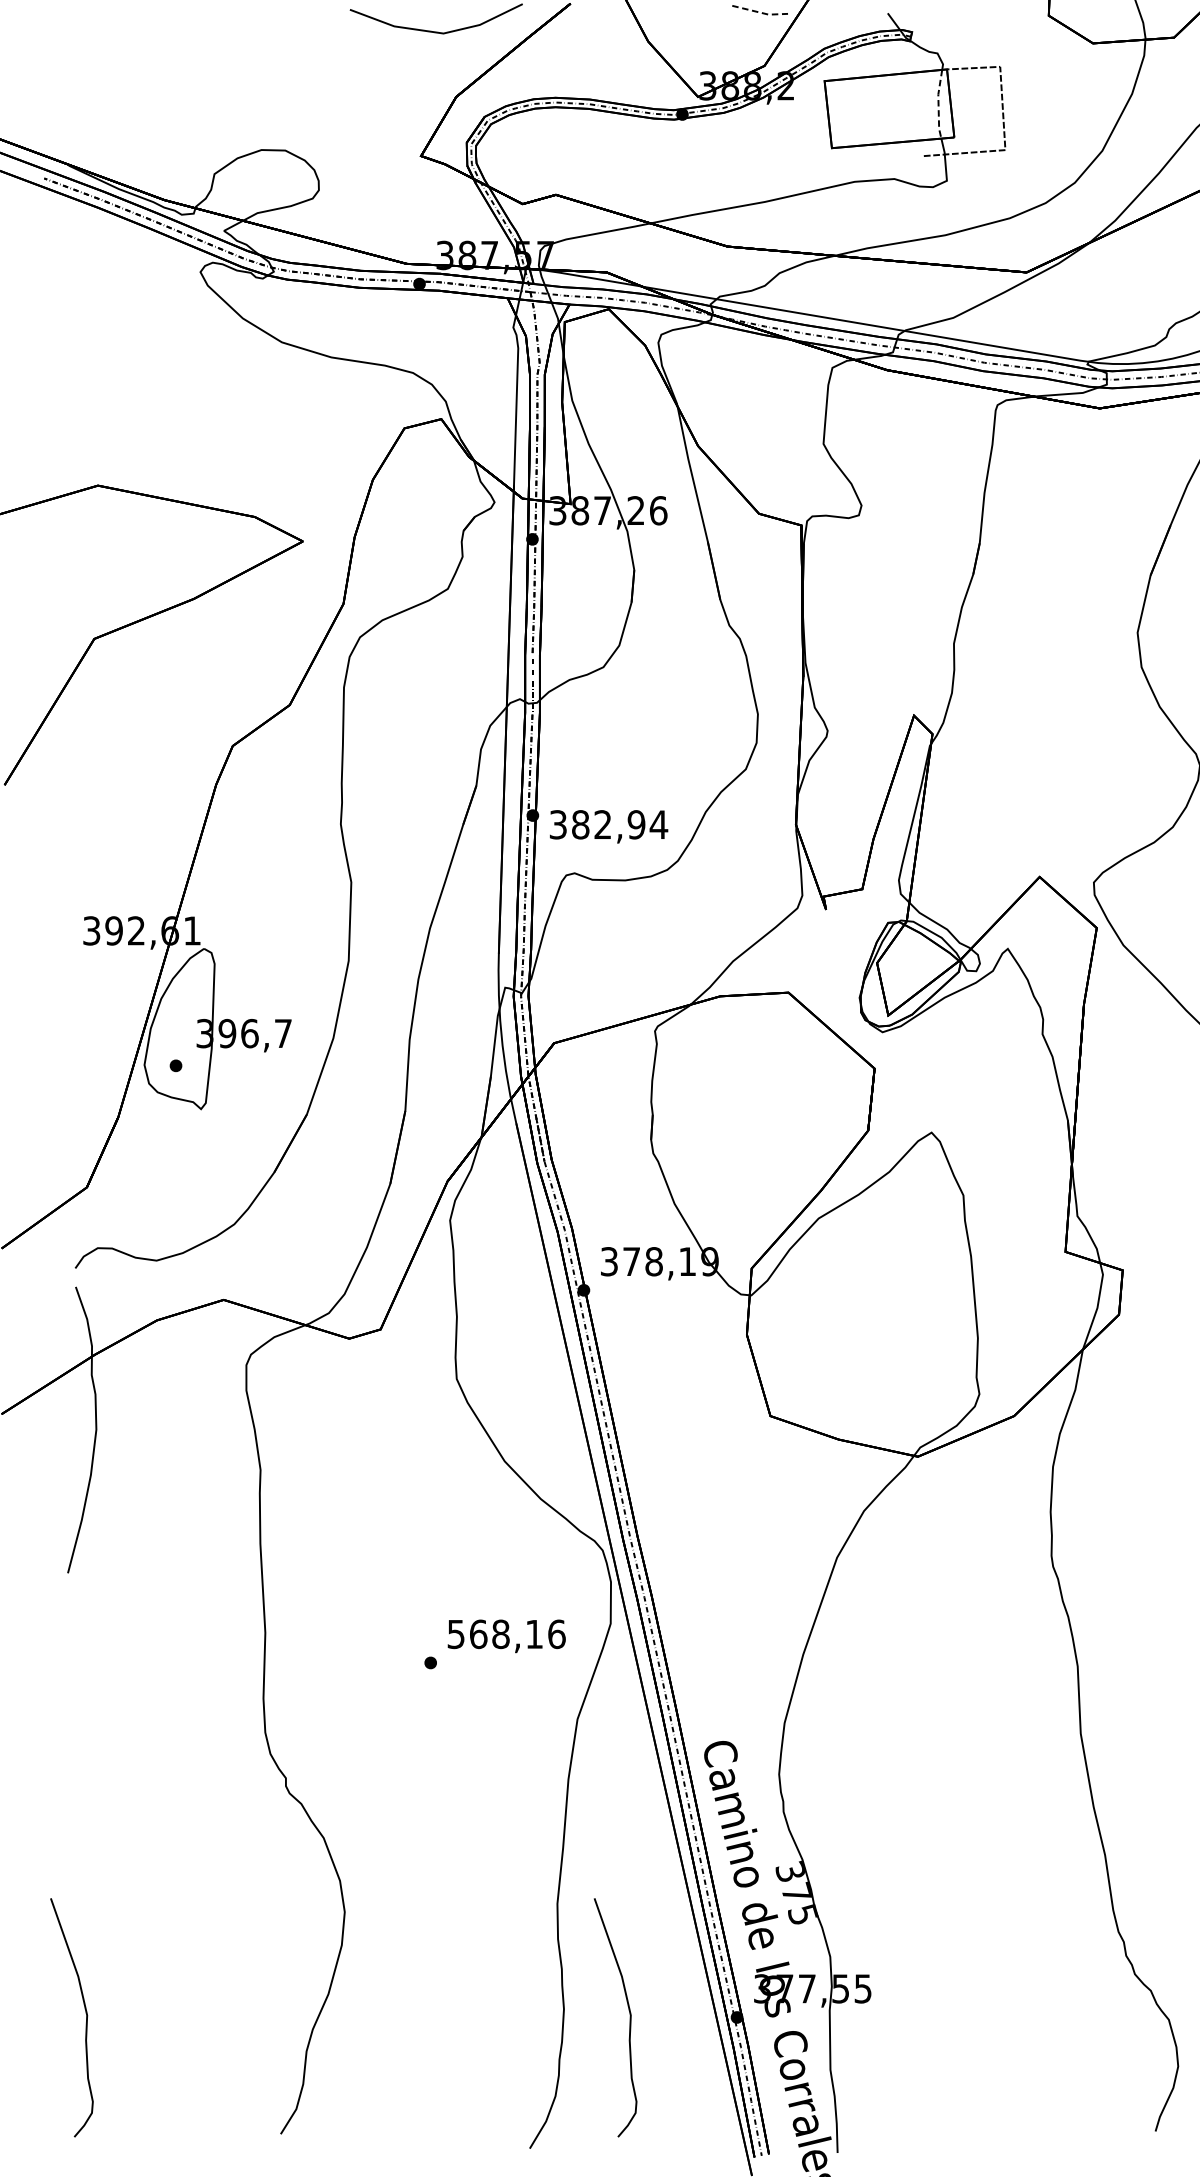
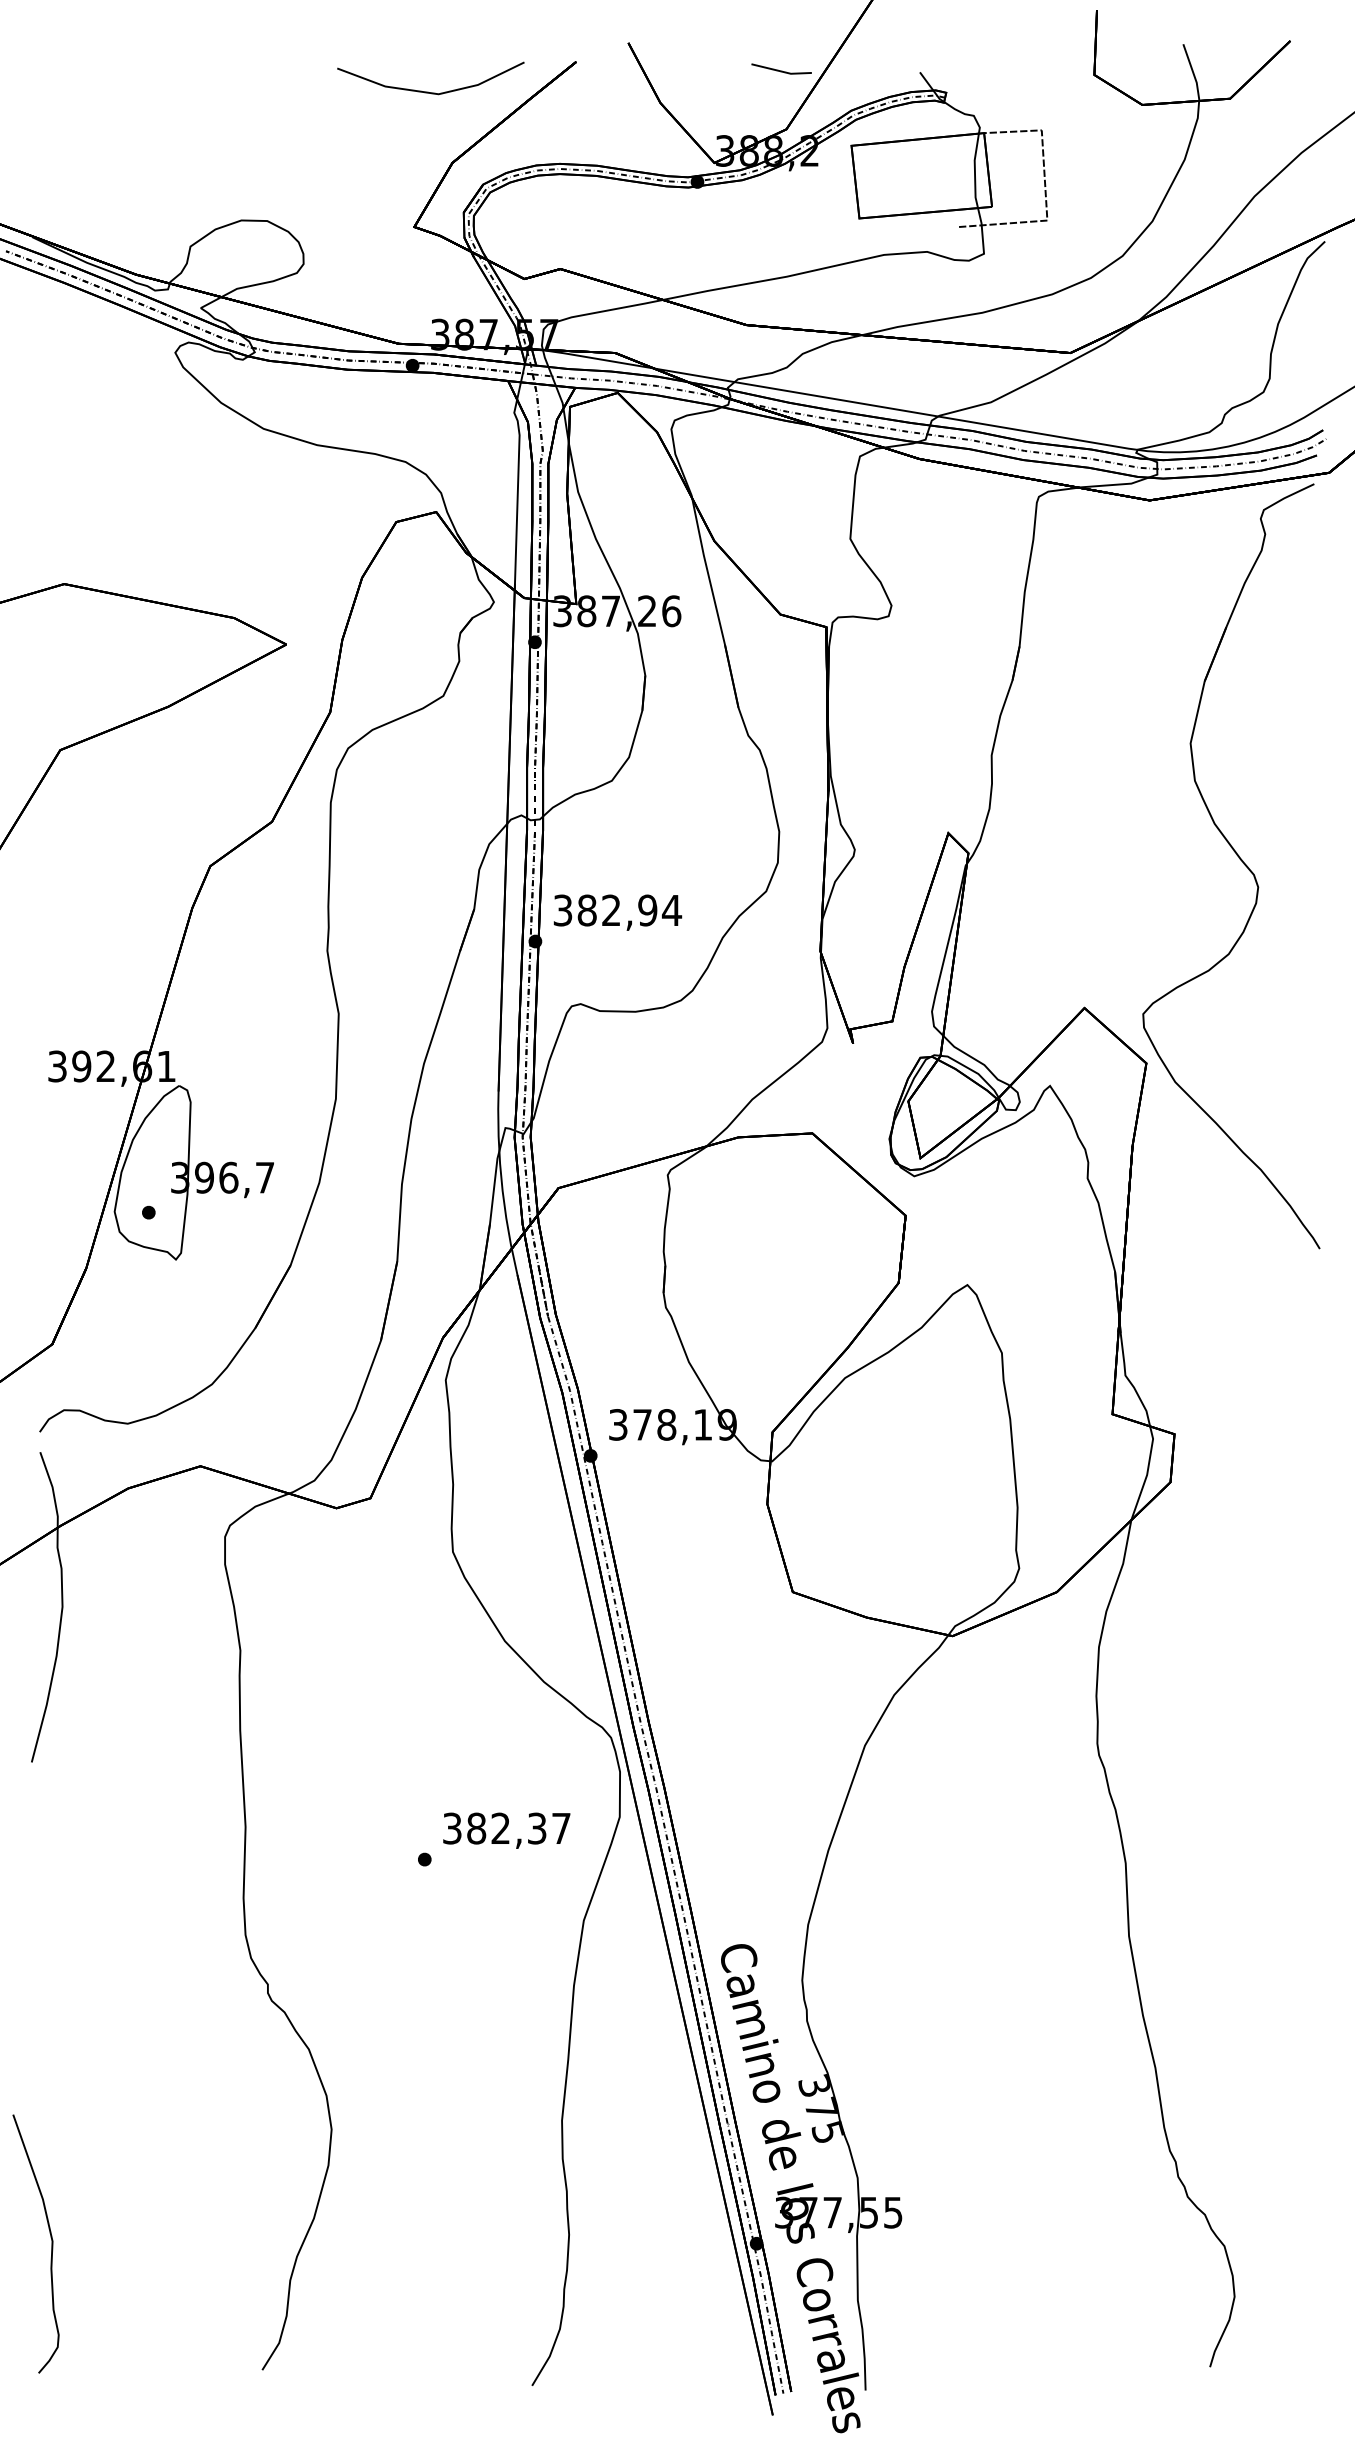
line: (760, 12) -> (782, 71), dashed -> solid
line: (938, 104) -> (974, 171), dashed -> solid
text: (608, 826) -> (617, 912), moved
text: (507, 1634) -> (507, 1828), 568,16 -> 382,37
curve: (629, 2017) -> (640, 2243), removed

